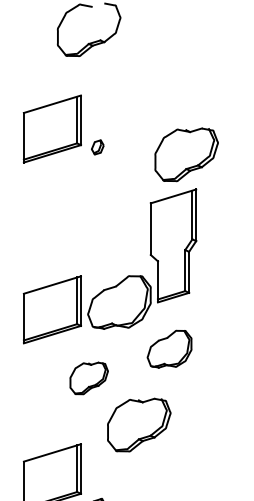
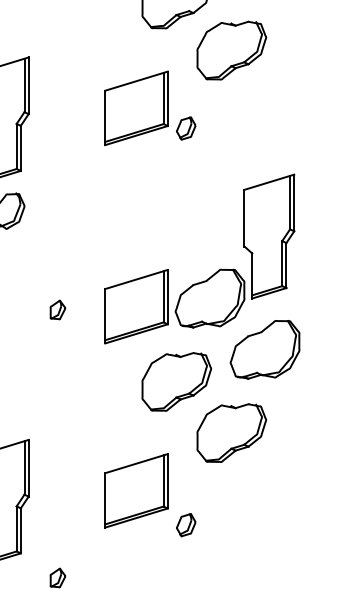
part: (97, 147) -> (186, 128), size x1.43
part: (186, 154) -> (231, 50), moved
part: (169, 348) -> (264, 349), size x1.43
part: (88, 378) -> (176, 381), size x1.67

